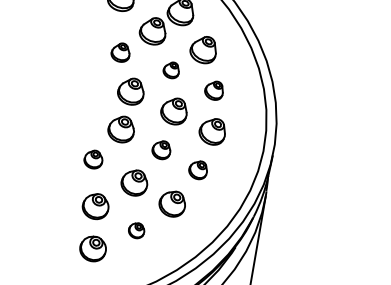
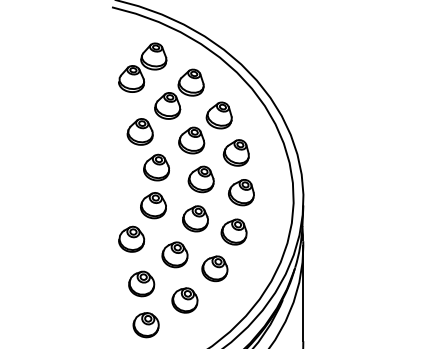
part: (120, 51) -> (139, 131), size x1.43
part: (171, 70) -> (191, 140), size x1.67
part: (213, 89) -> (235, 152), size x1.43
part: (161, 149) -> (195, 218), size x1.43
part: (93, 158) -> (131, 238), size x1.43
part: (197, 169) -> (233, 231), size x1.43
part: (136, 230) -> (184, 300), size x1.67

